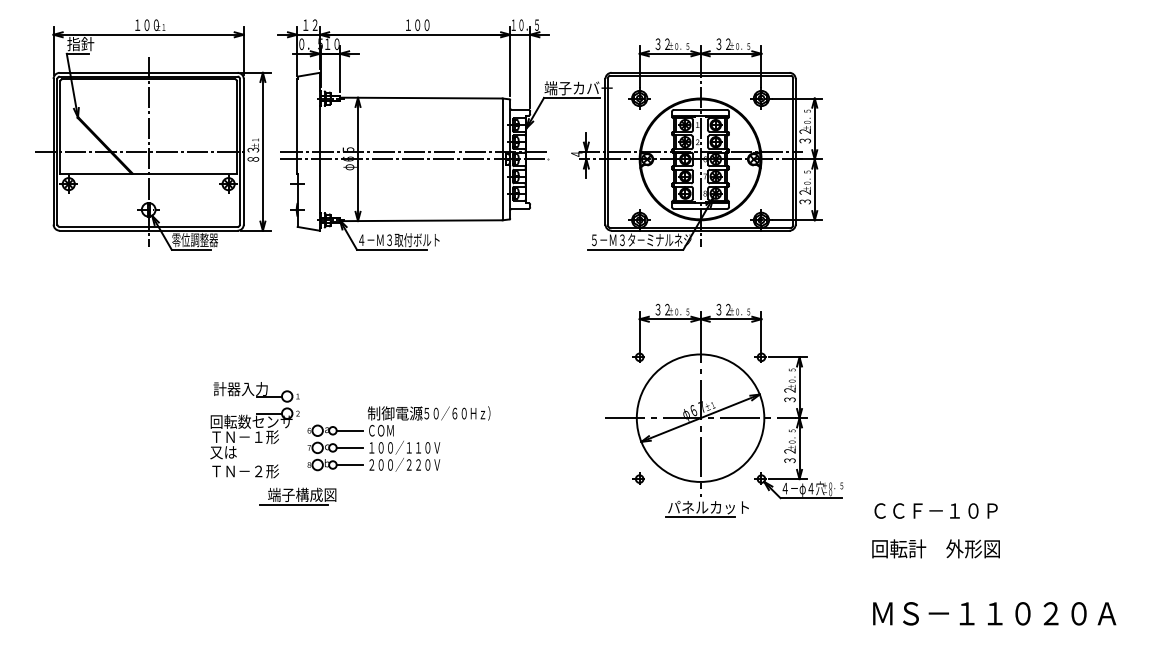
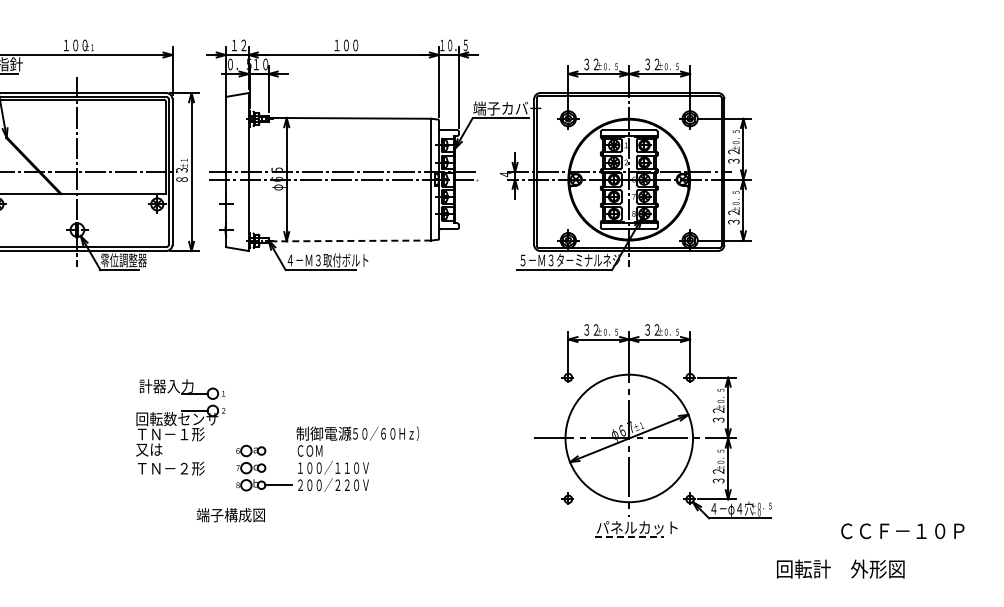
line: (420, 220) -> (349, 240), solid -> dashed
part: (254, 430) -> (180, 427), moved
line: (349, 430) -> (278, 450), removed
line: (349, 447) -> (278, 467), removed
line: (293, 504) -> (222, 524), removed
text: (935, 510) -> (902, 530), moved
line: (701, 517) -> (630, 537), solid -> dashed
text: (935, 548) -> (840, 568), moved

